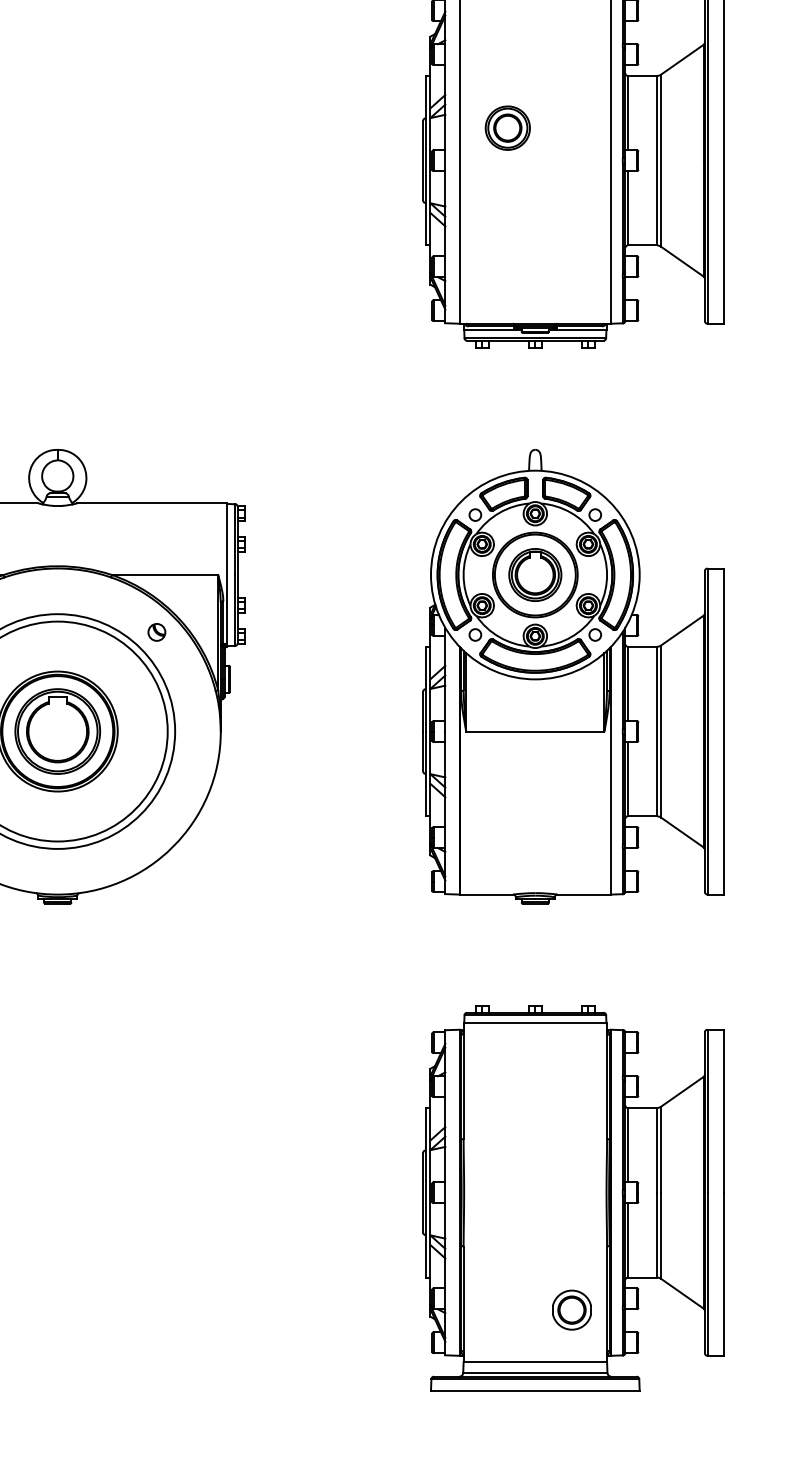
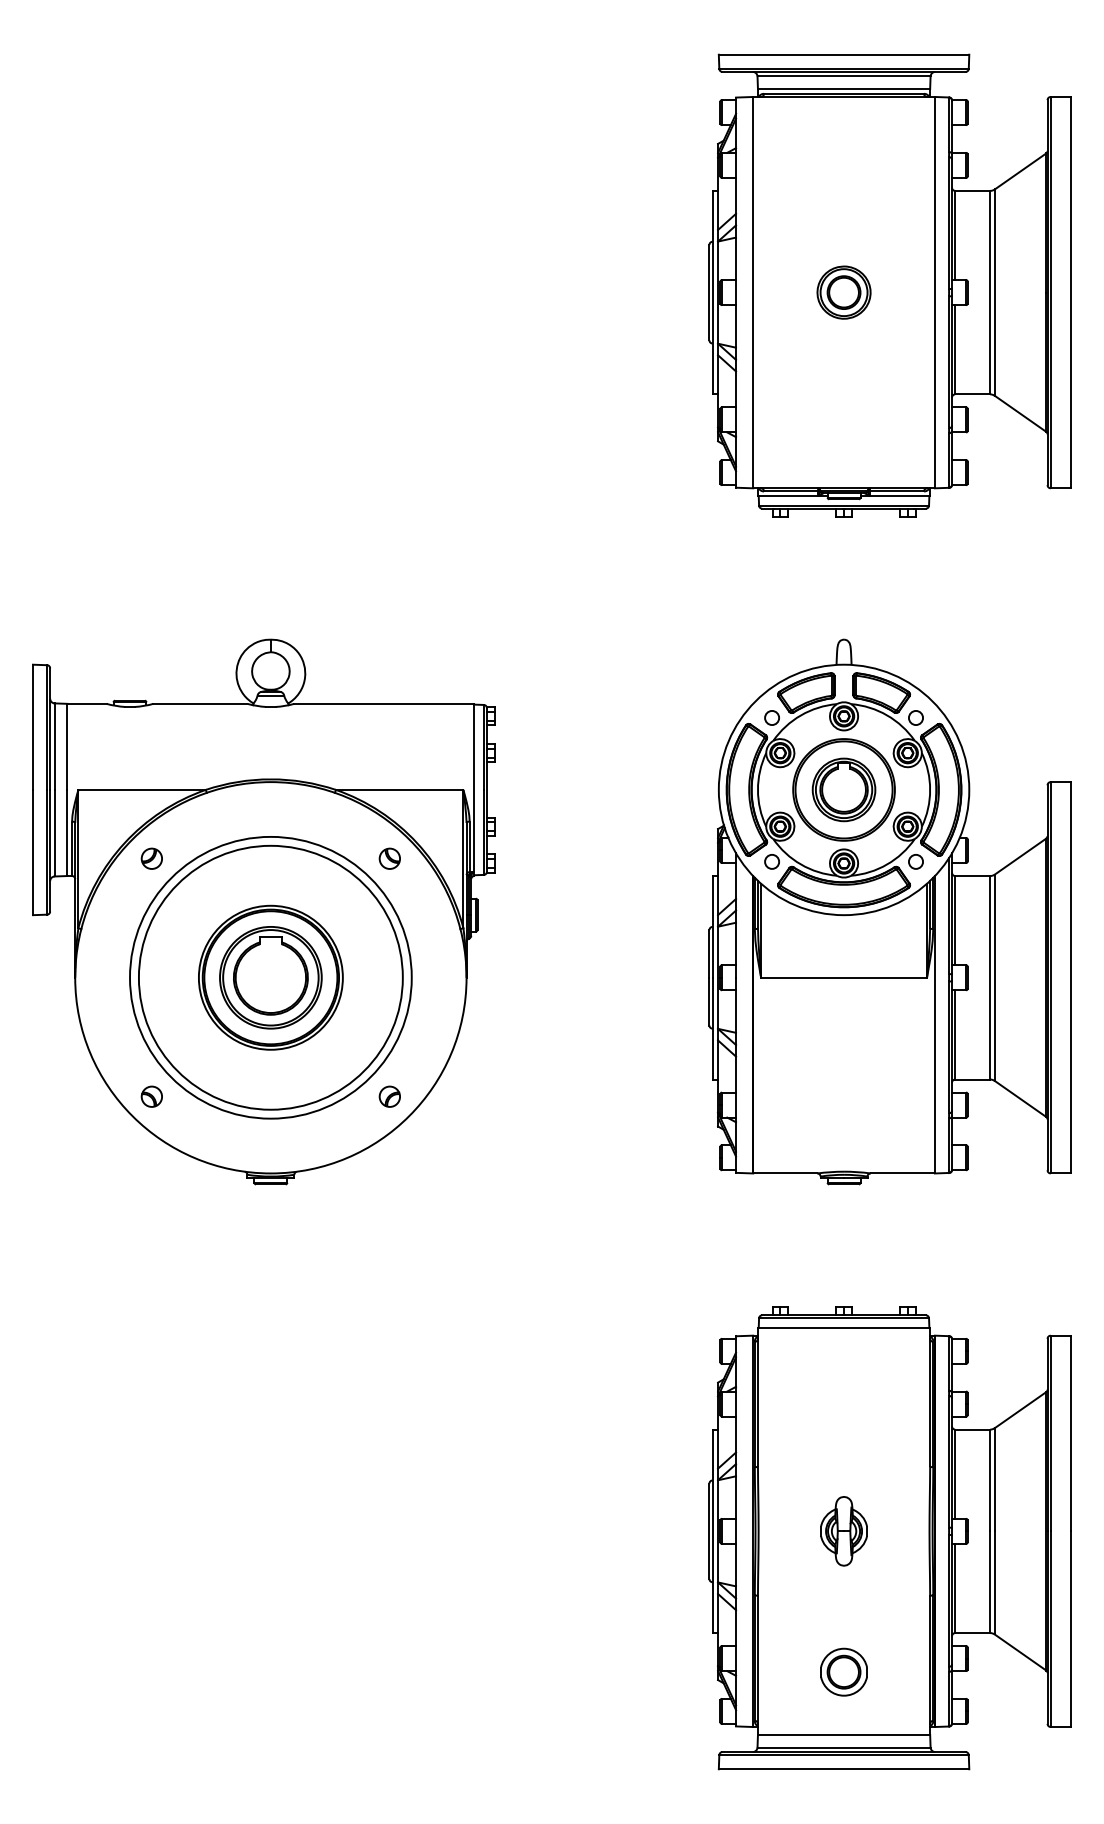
part: (507, 128) -> (843, 292), moved
part: (156, 830) -> (389, 1096), added
part: (534, 1192) -> (843, 1531), added
part: (571, 1309) -> (843, 1671), moved

